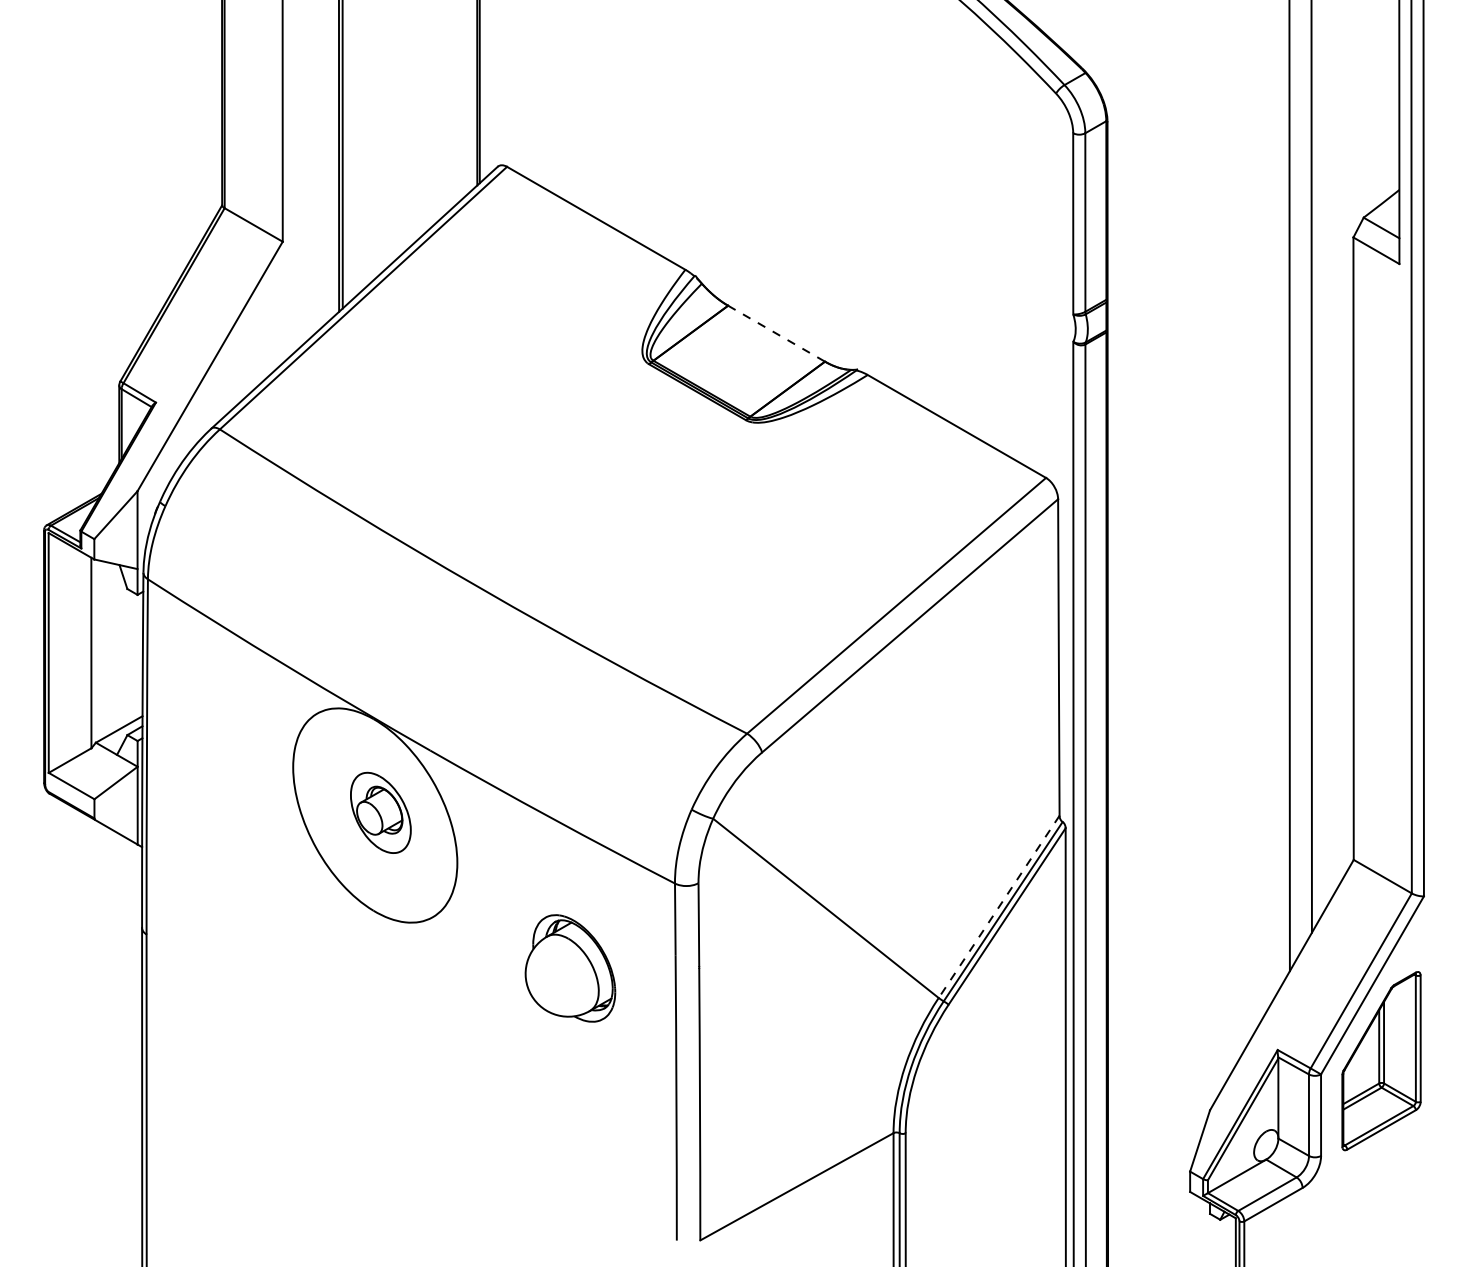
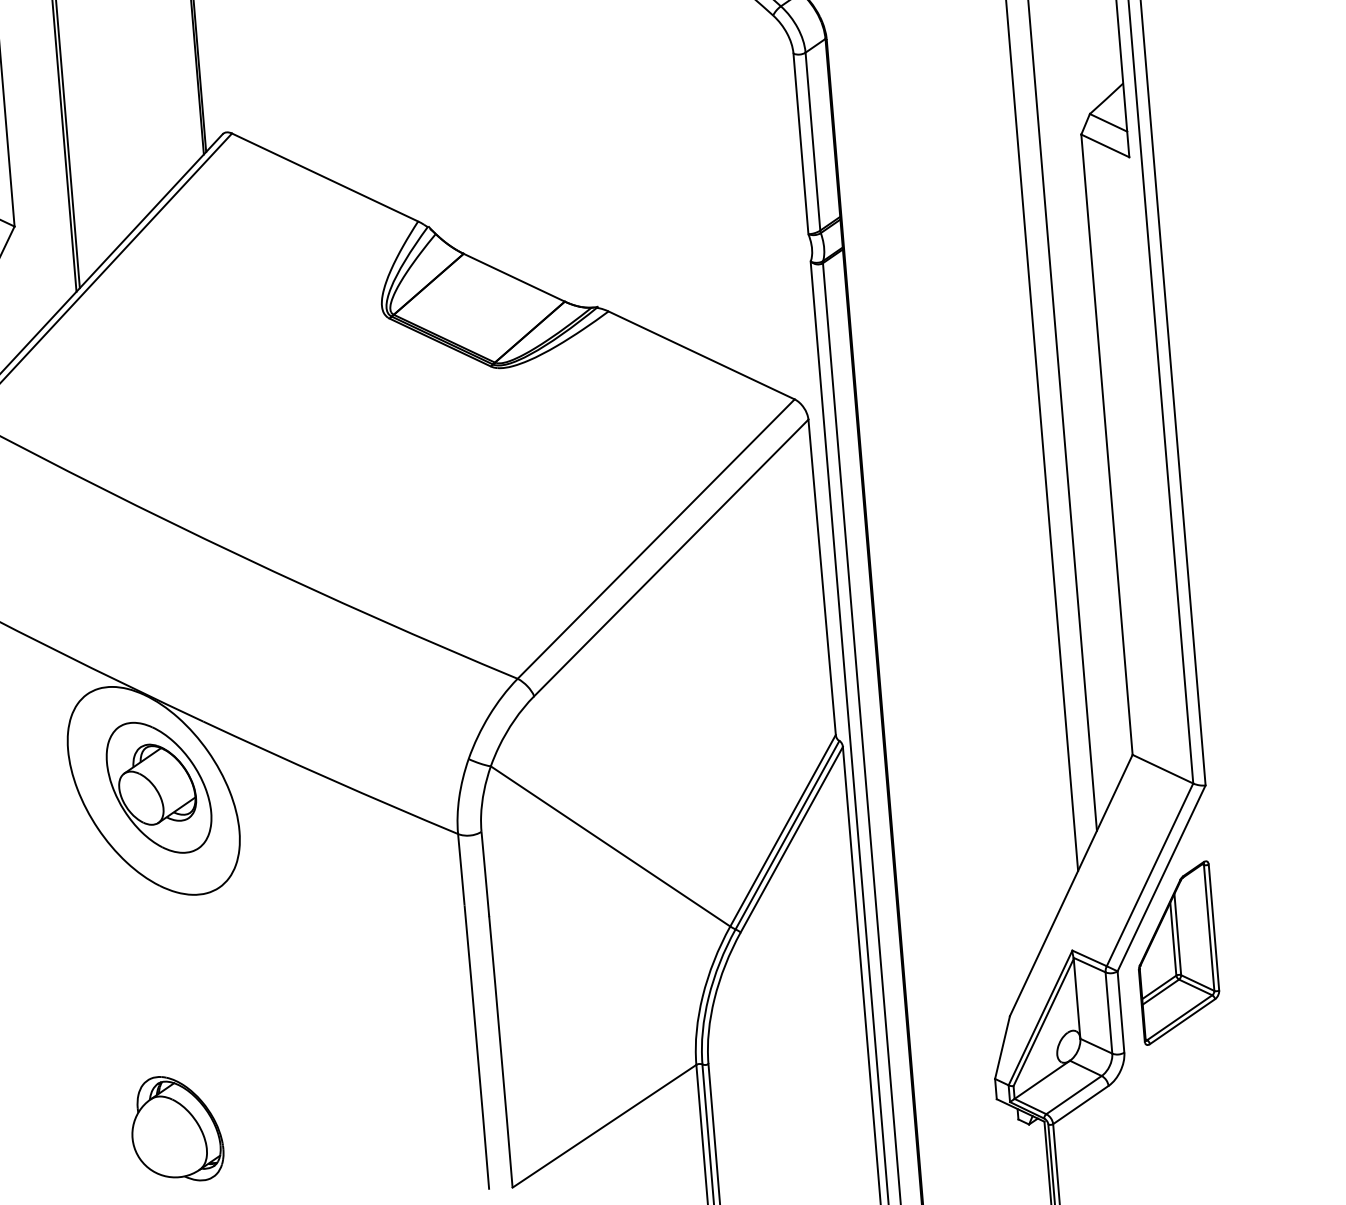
line: (776, 333) -> (514, 277), dashed -> solid
part: (380, 812) -> (158, 787), size x1.67
line: (998, 907) -> (782, 831), dashed -> solid
part: (570, 968) -> (176, 1129), moved

